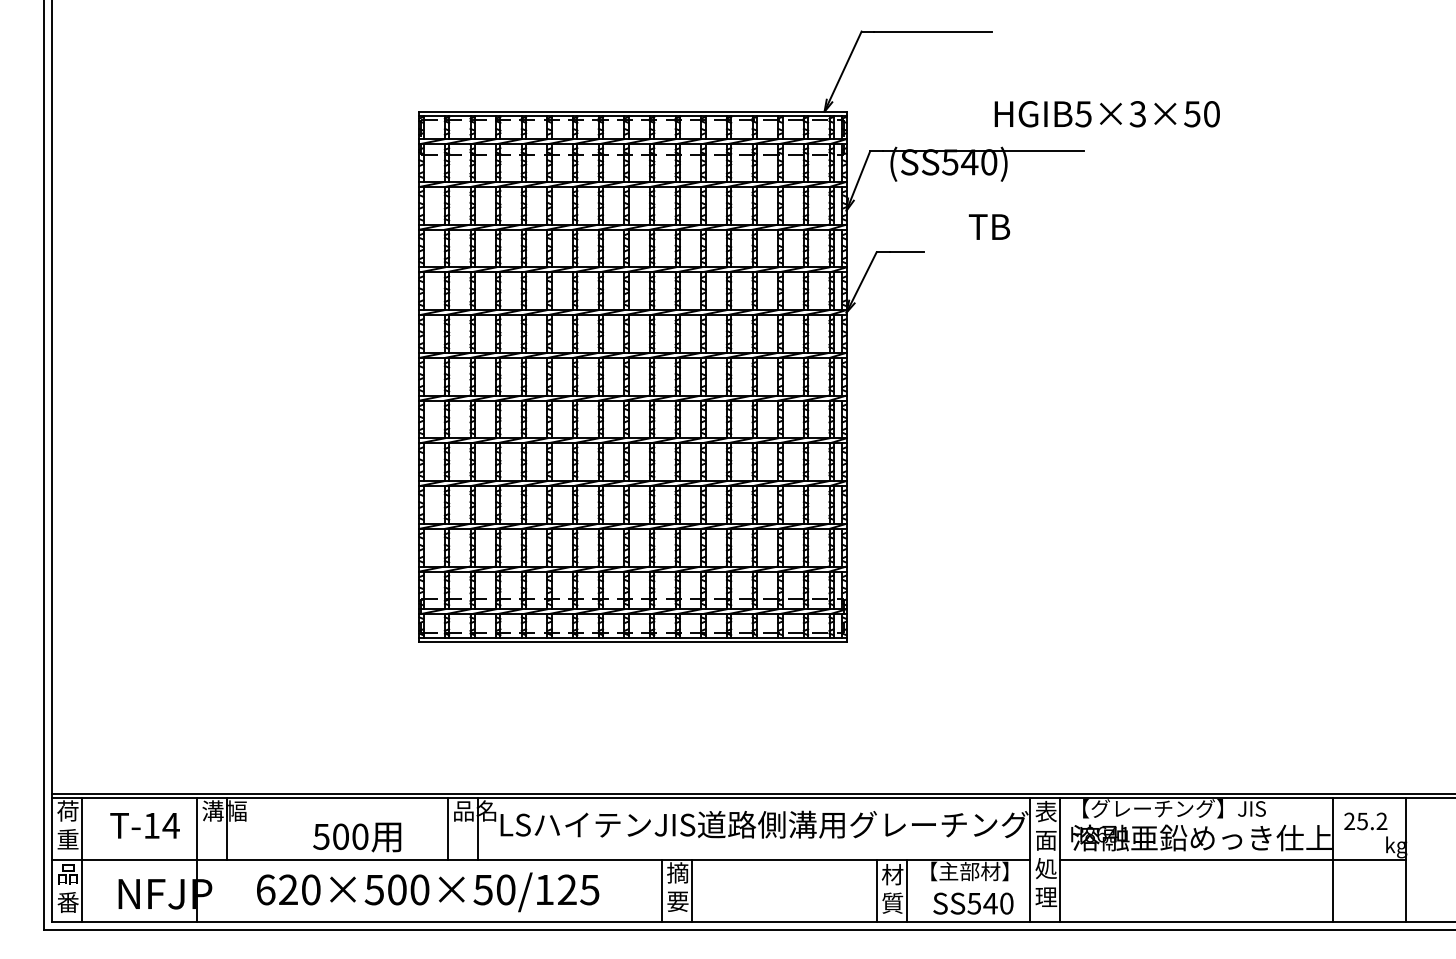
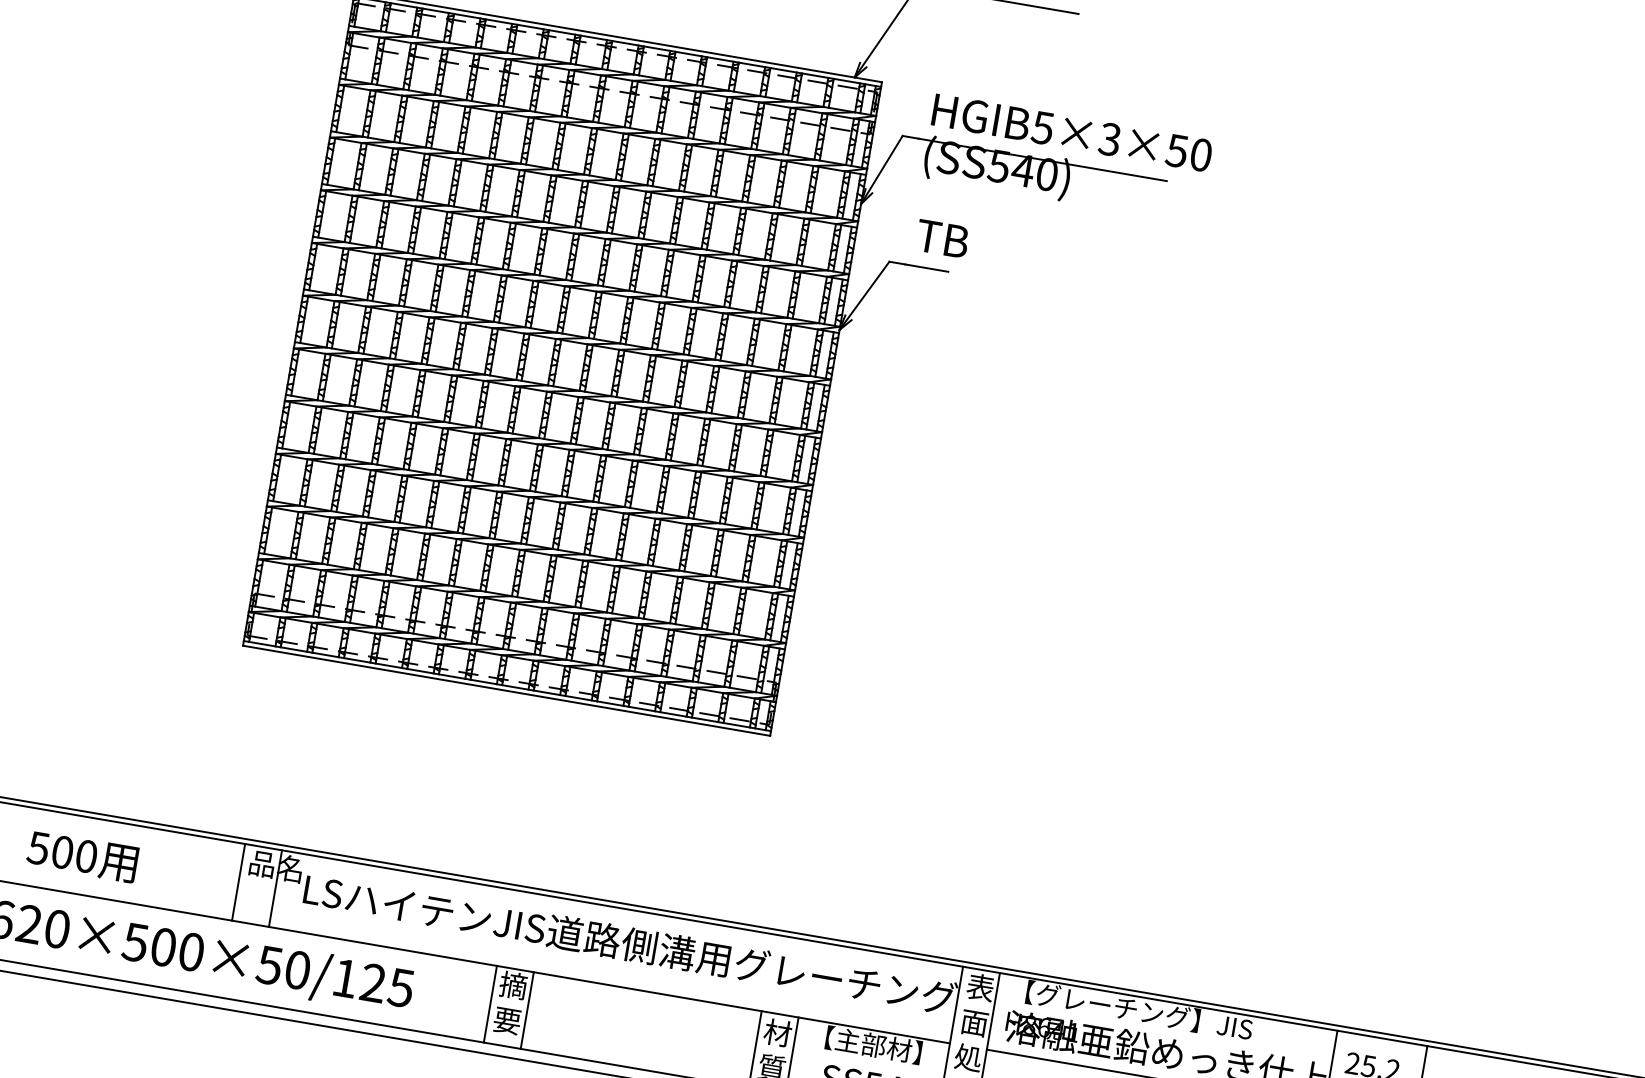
text: (1106, 114) -> (1071, 133), moved
text: (989, 226) -> (942, 238), moved
text: (357, 837) -> (82, 856), moved

